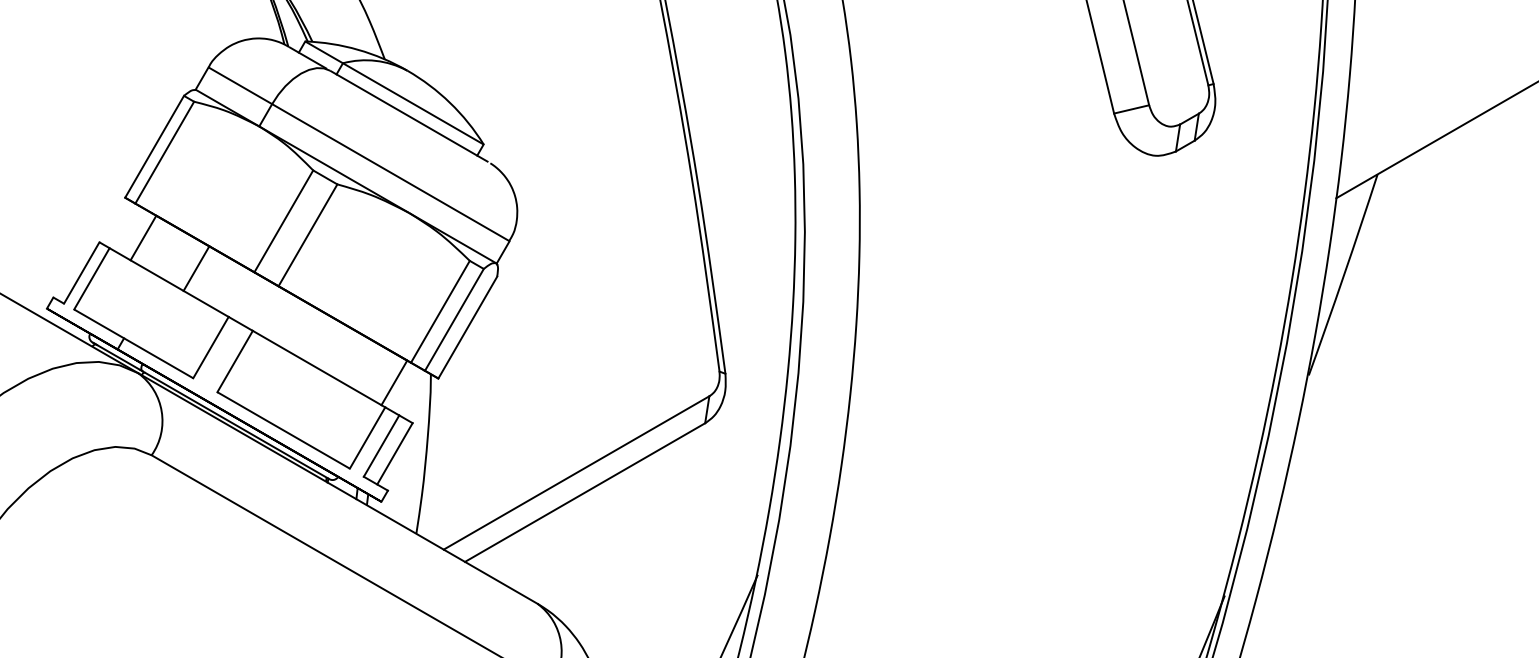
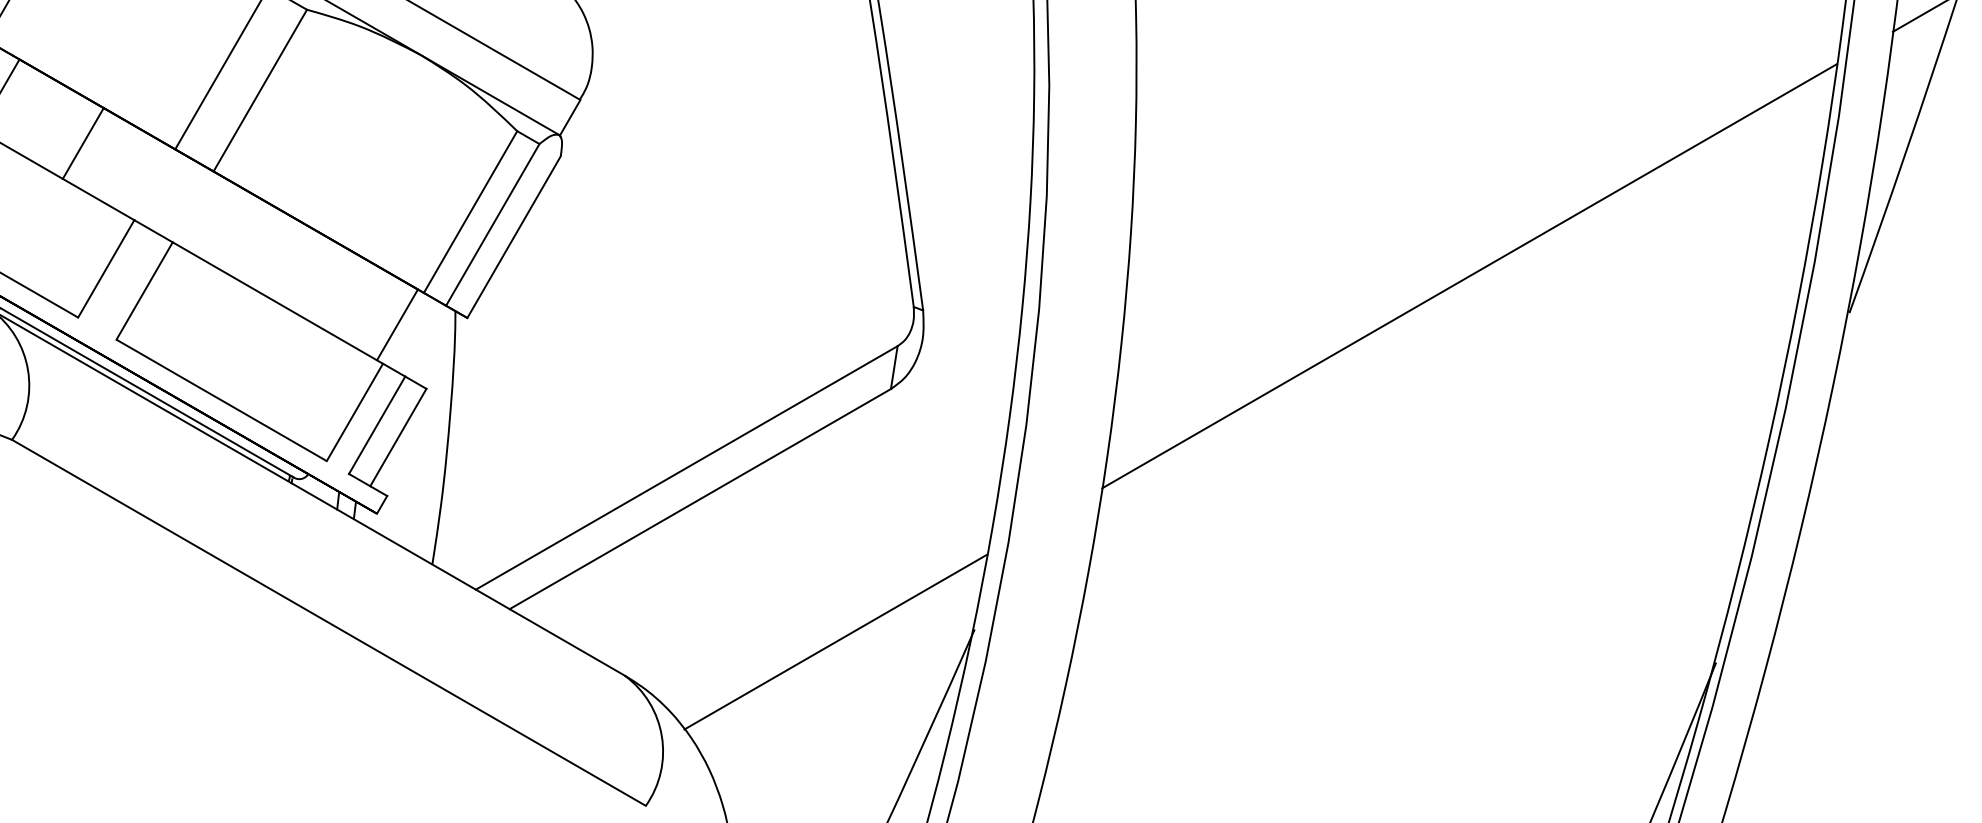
line: (1069, 351) -> (1469, 275), added
line: (670, 582) -> (835, 641), added

